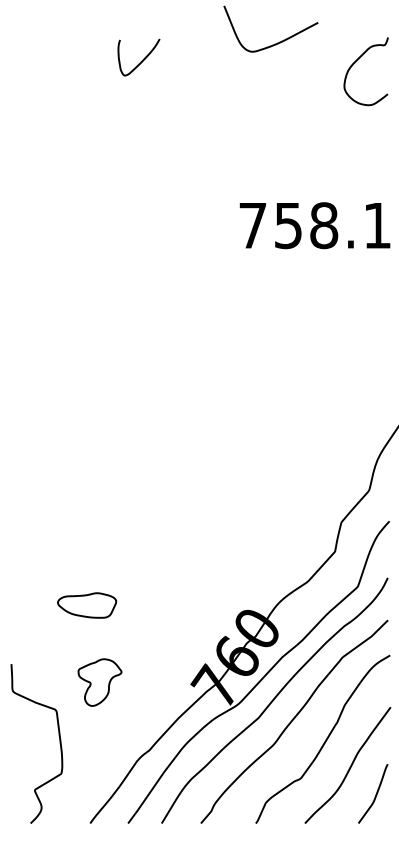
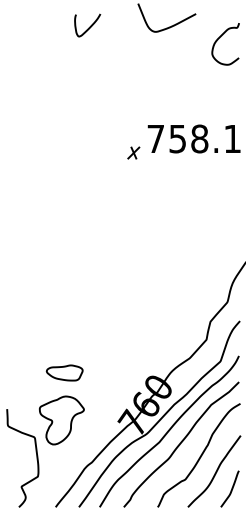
curve: (141, 59) -> (89, 26), moved
part: (216, 247) -> (133, 152), added
part: (86, 604) -> (64, 372), moved
part: (99, 682) -> (61, 420), size x1.67

